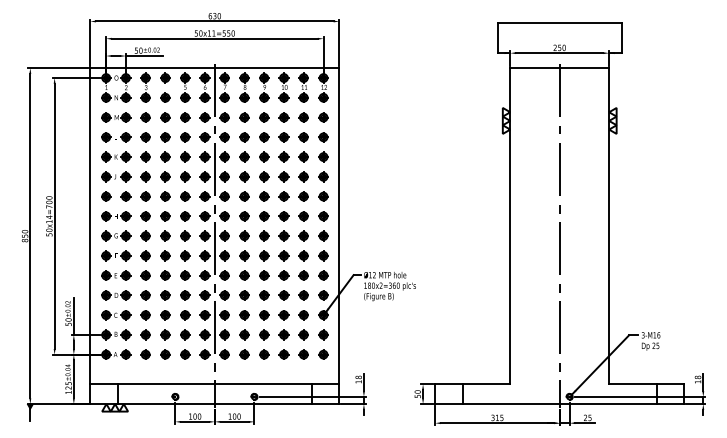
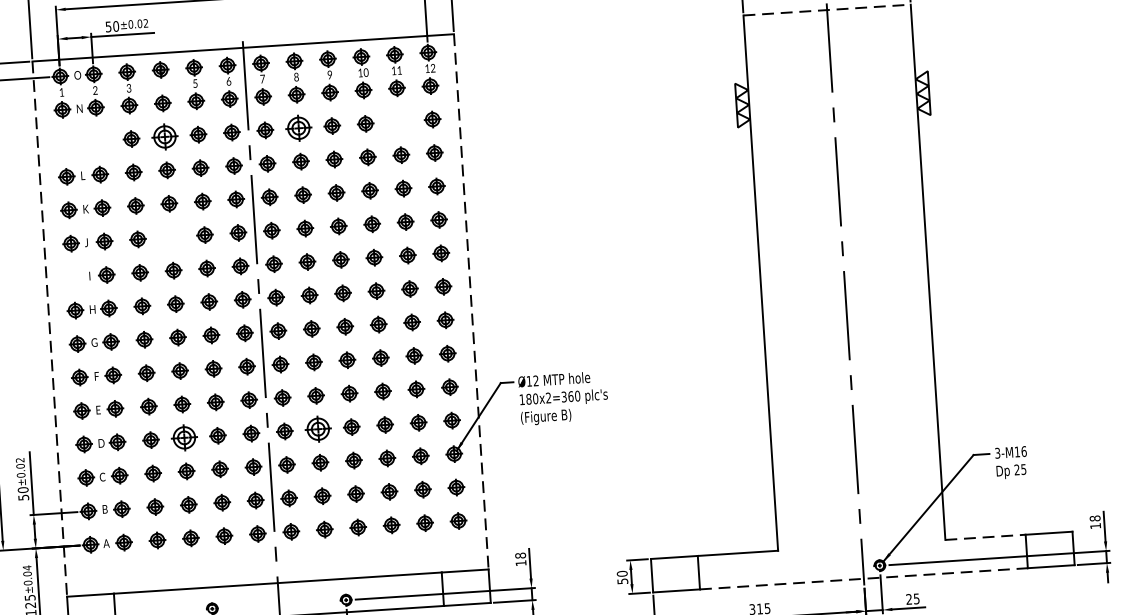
line: (560, 68) -> (828, 10), solid -> dashed
part: (116, 117) -> (82, 142), removed
part: (165, 117) -> (165, 136), size x1.6
part: (244, 117) -> (298, 128), size x1.6
part: (303, 117) -> (398, 121), removed
part: (165, 176) -> (171, 236), removed
part: (106, 196) -> (73, 276), removed
line: (90, 226) -> (50, 329), solid -> dashed
line: (339, 226) -> (471, 302), solid -> dashed
part: (165, 295) -> (184, 438), size x1.6
part: (244, 295) -> (318, 429), size x1.6
line: (632, 384) -> (984, 537), solid -> dashed
line: (559, 404) -> (863, 579), solid -> dashed

